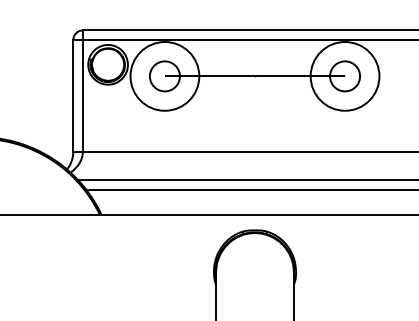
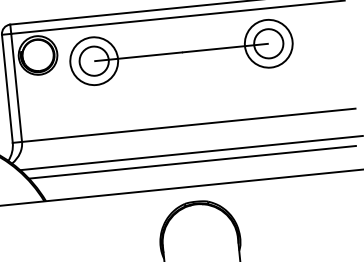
circle: (164, 75) -> (93, 60), size x0.71
circle: (344, 75) -> (268, 42), size x0.71

